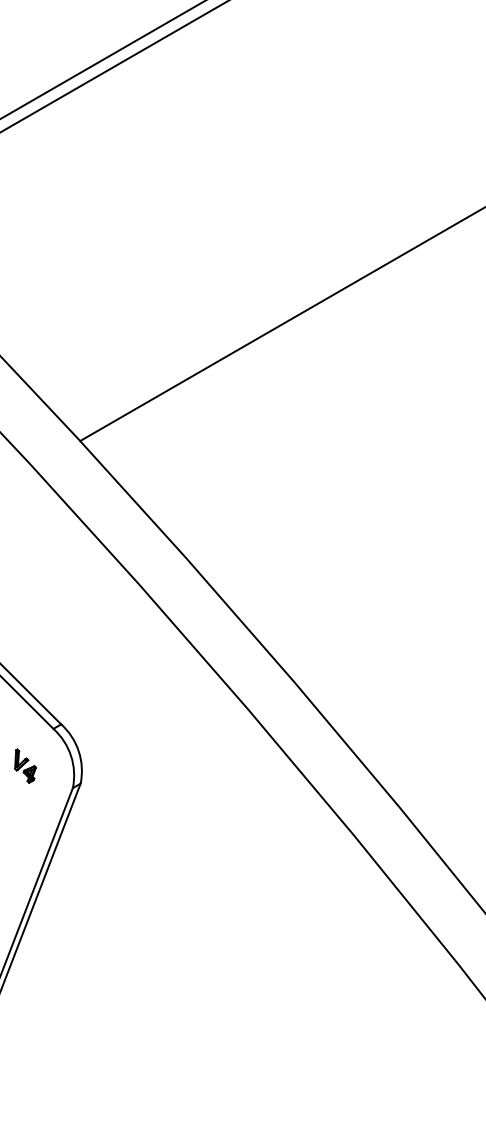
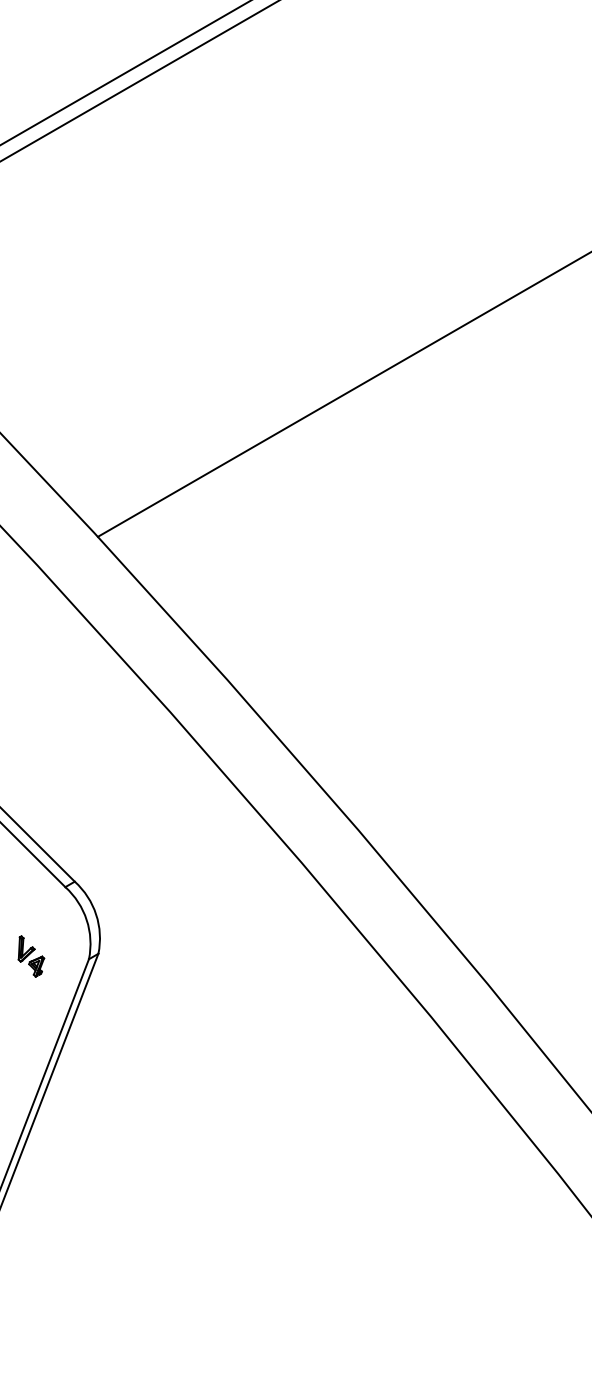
part: (25, 766) -> (31, 956), moved

